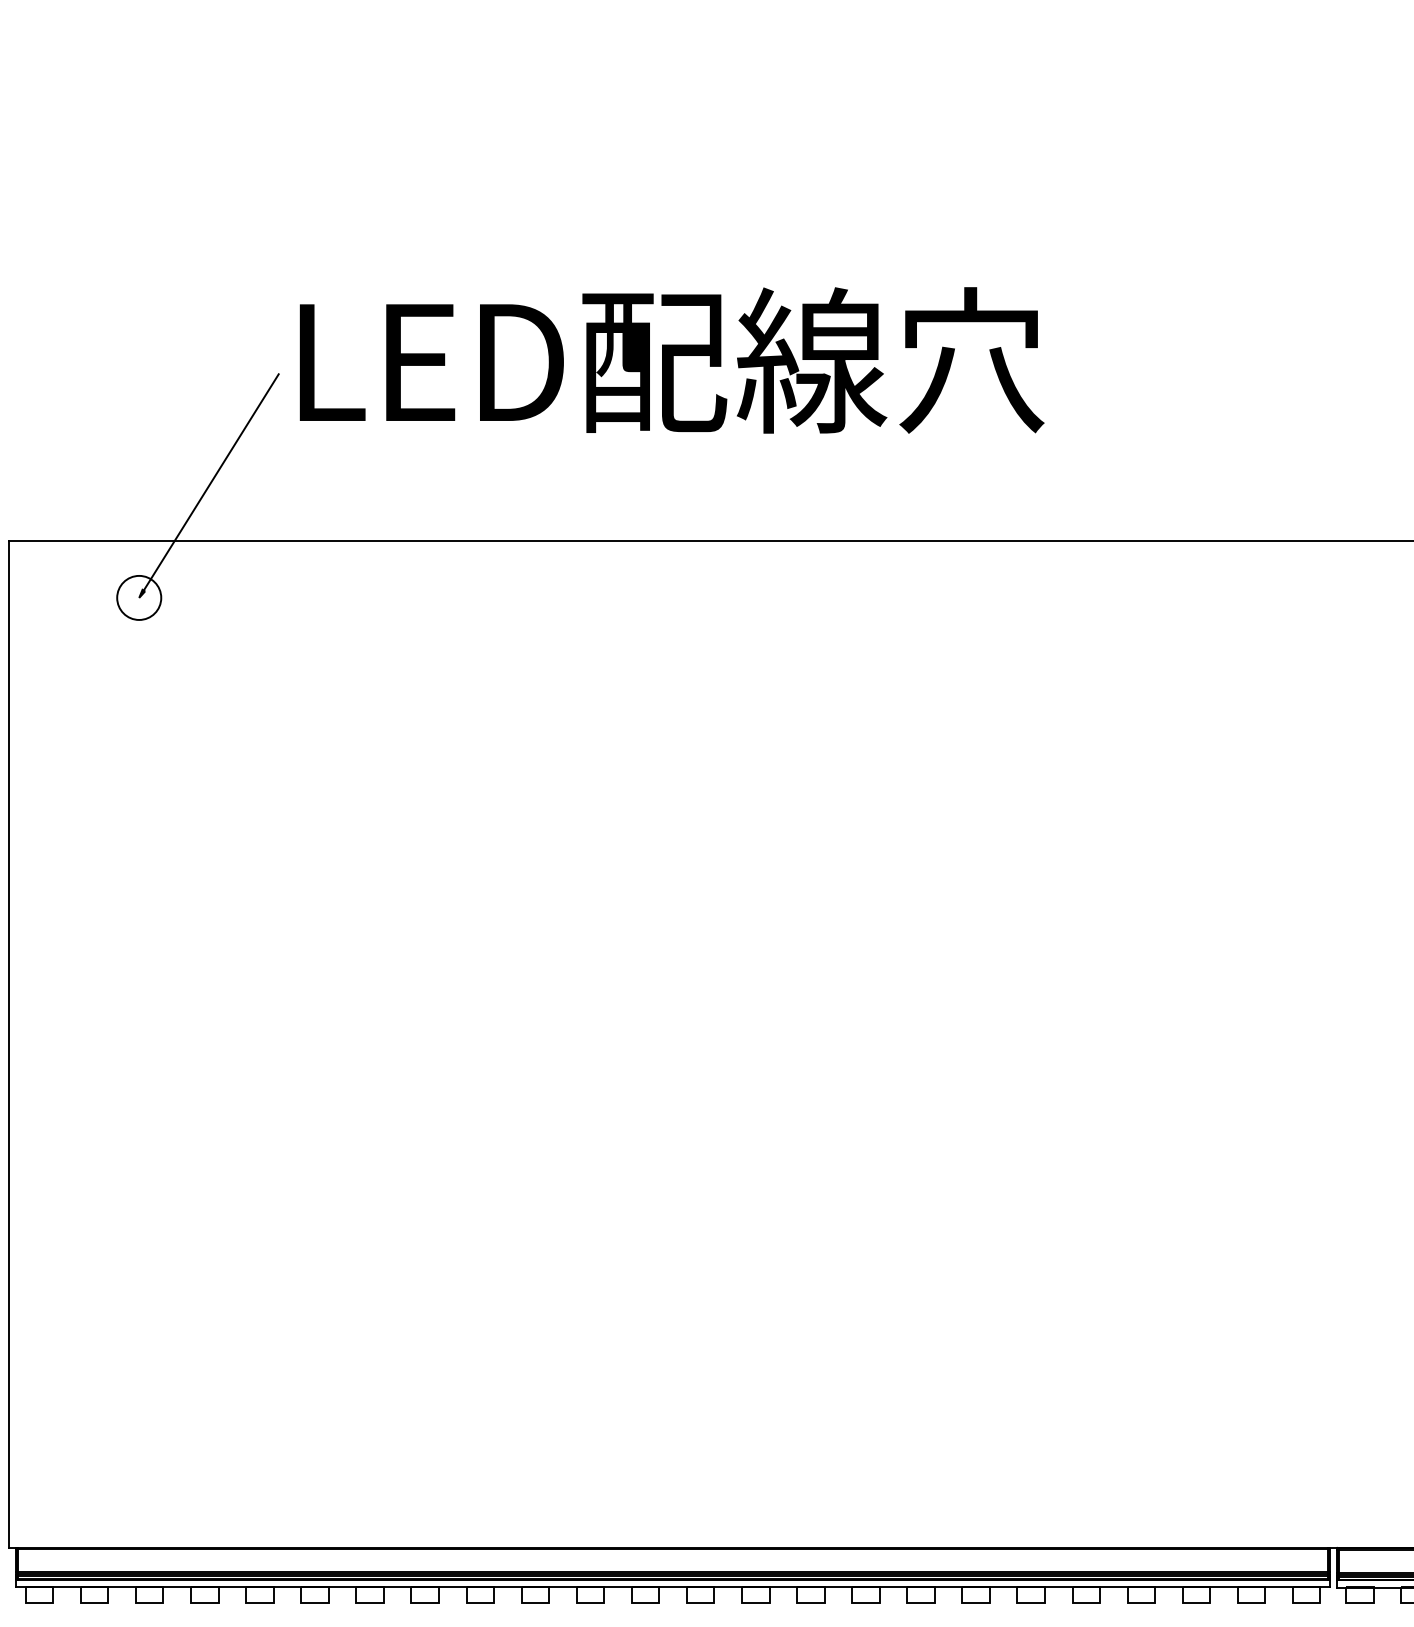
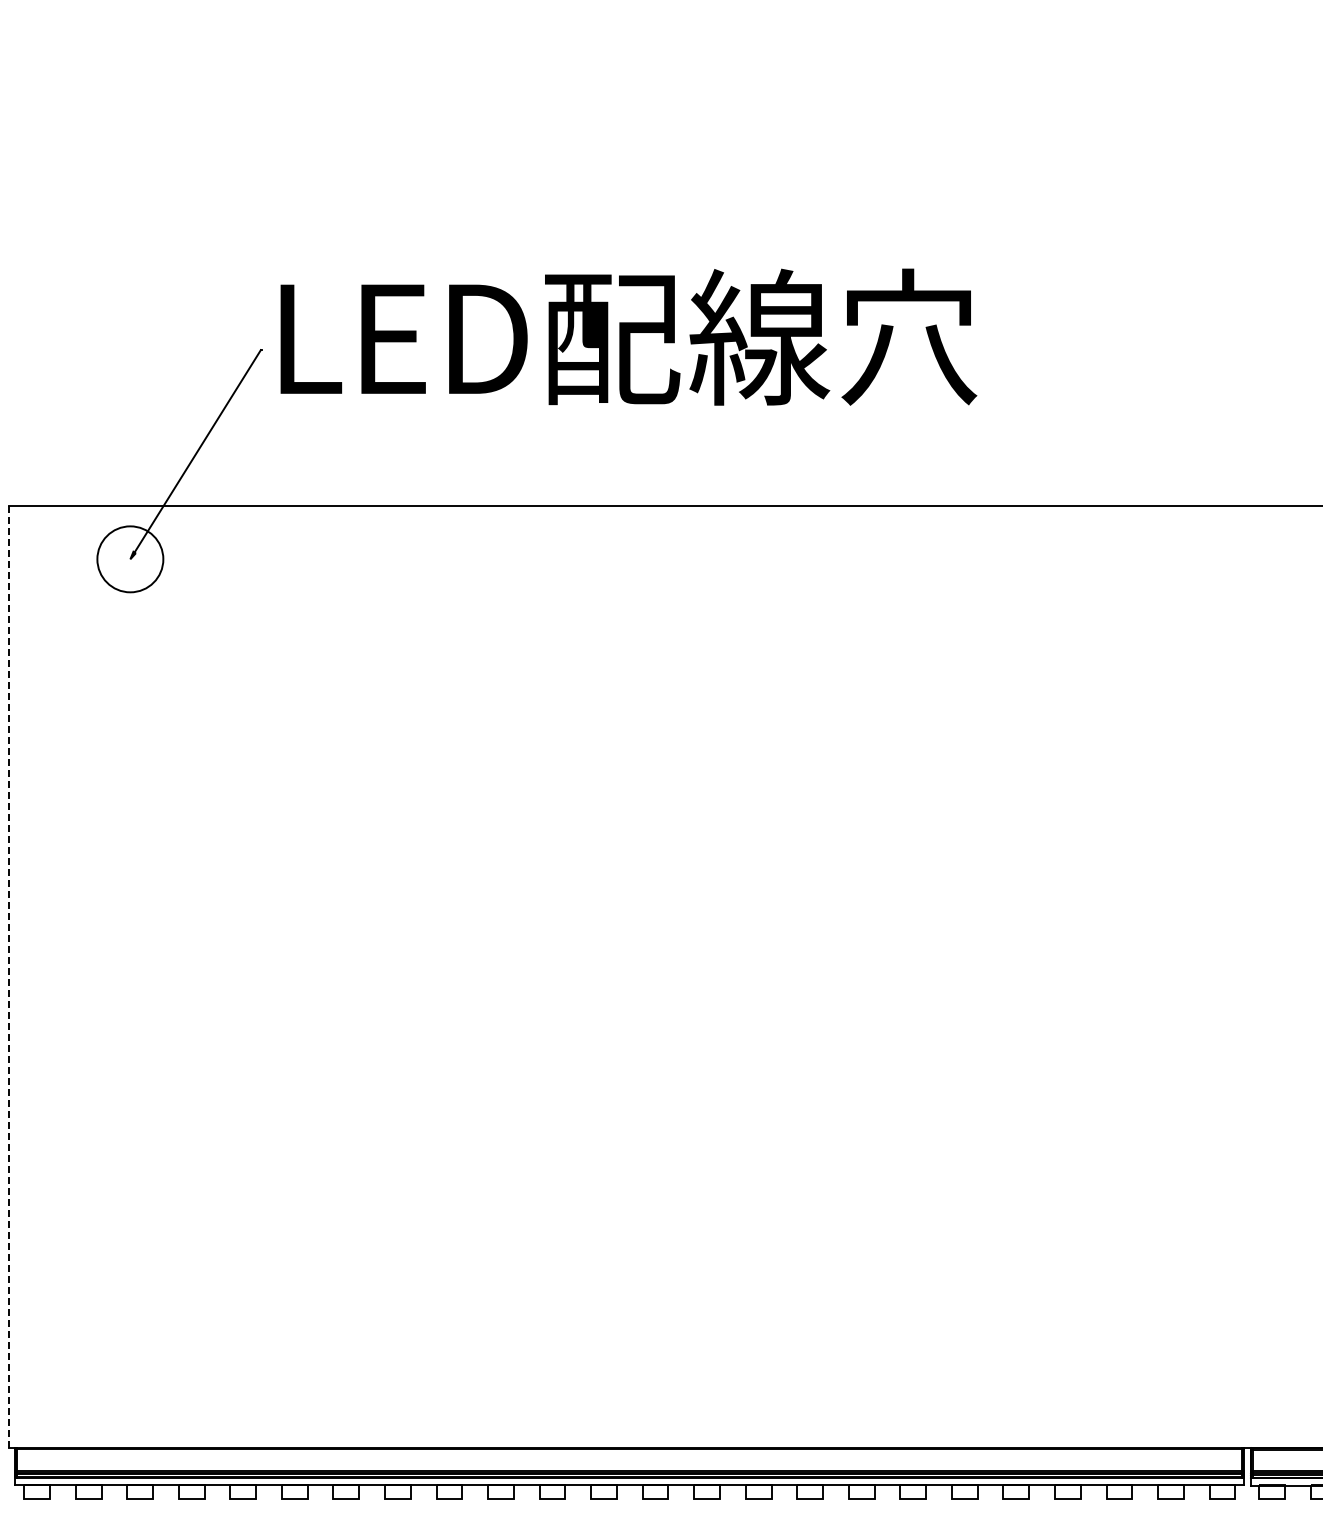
circle: (139, 597) -> (130, 558), size x1.6
line: (8, 1044) -> (8, 977), solid -> dashed

